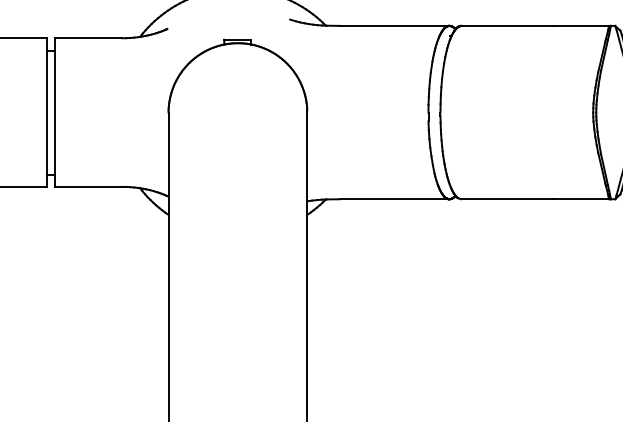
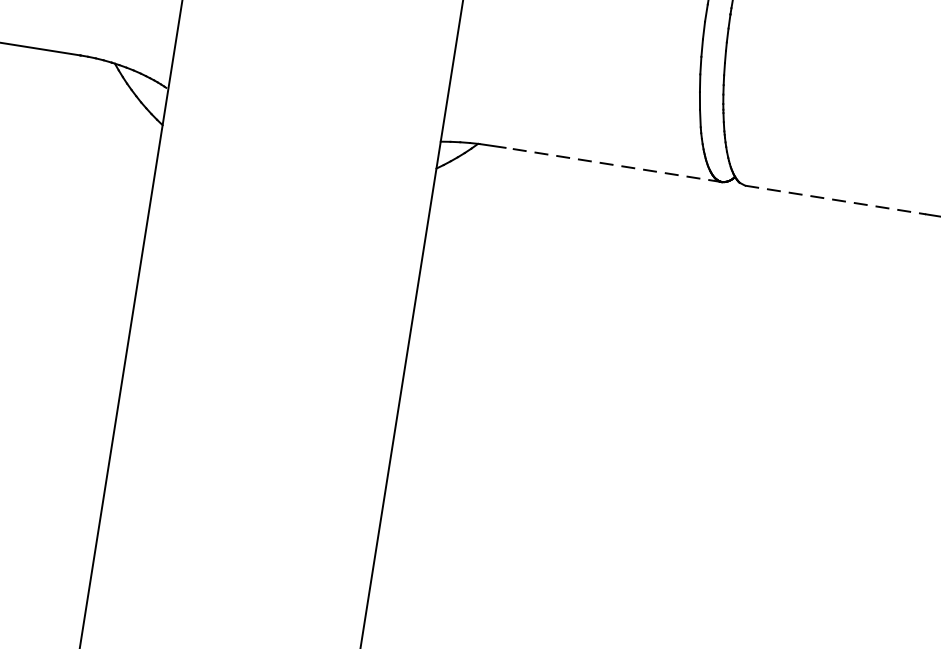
line: (394, 199) -> (613, 165), solid -> dashed
line: (506, 199) -> (834, 200), solid -> dashed

